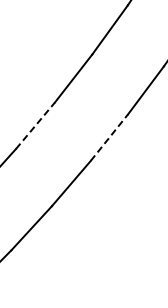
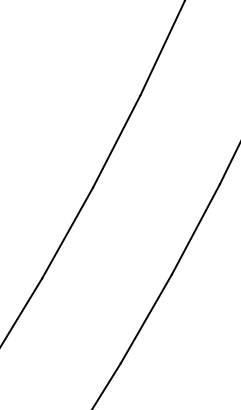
line: (35, 125) -> (67, 232), dashed -> solid
line: (109, 137) -> (195, 229), dashed -> solid

